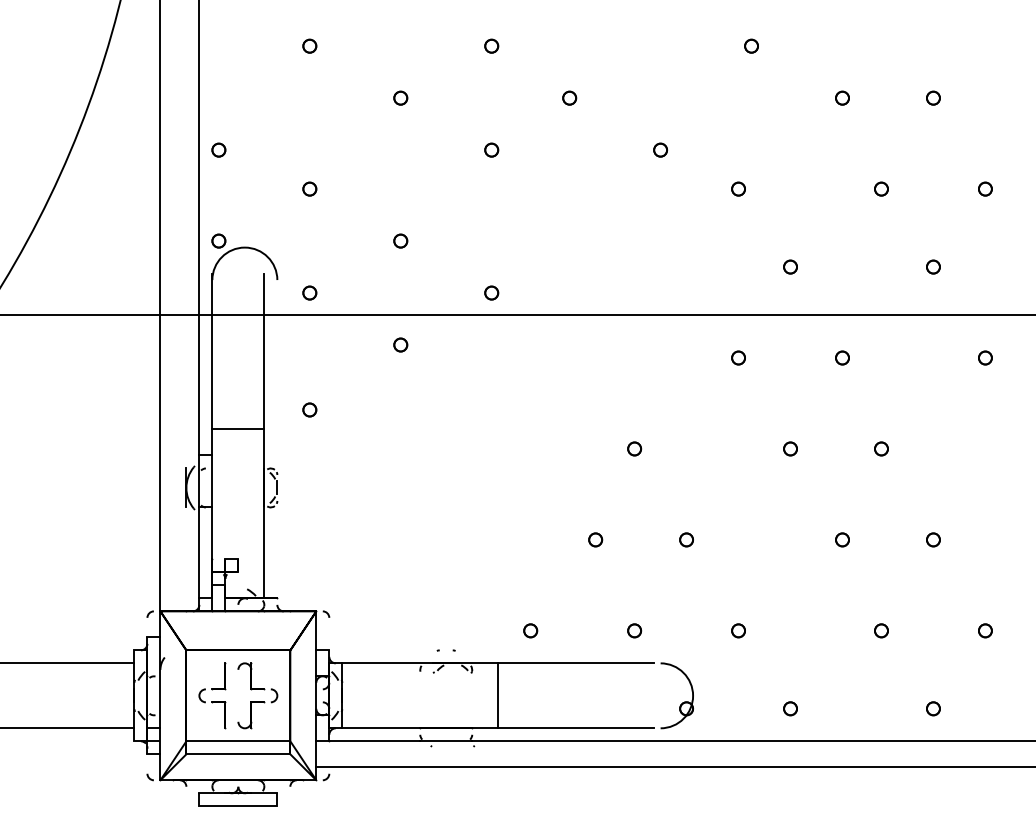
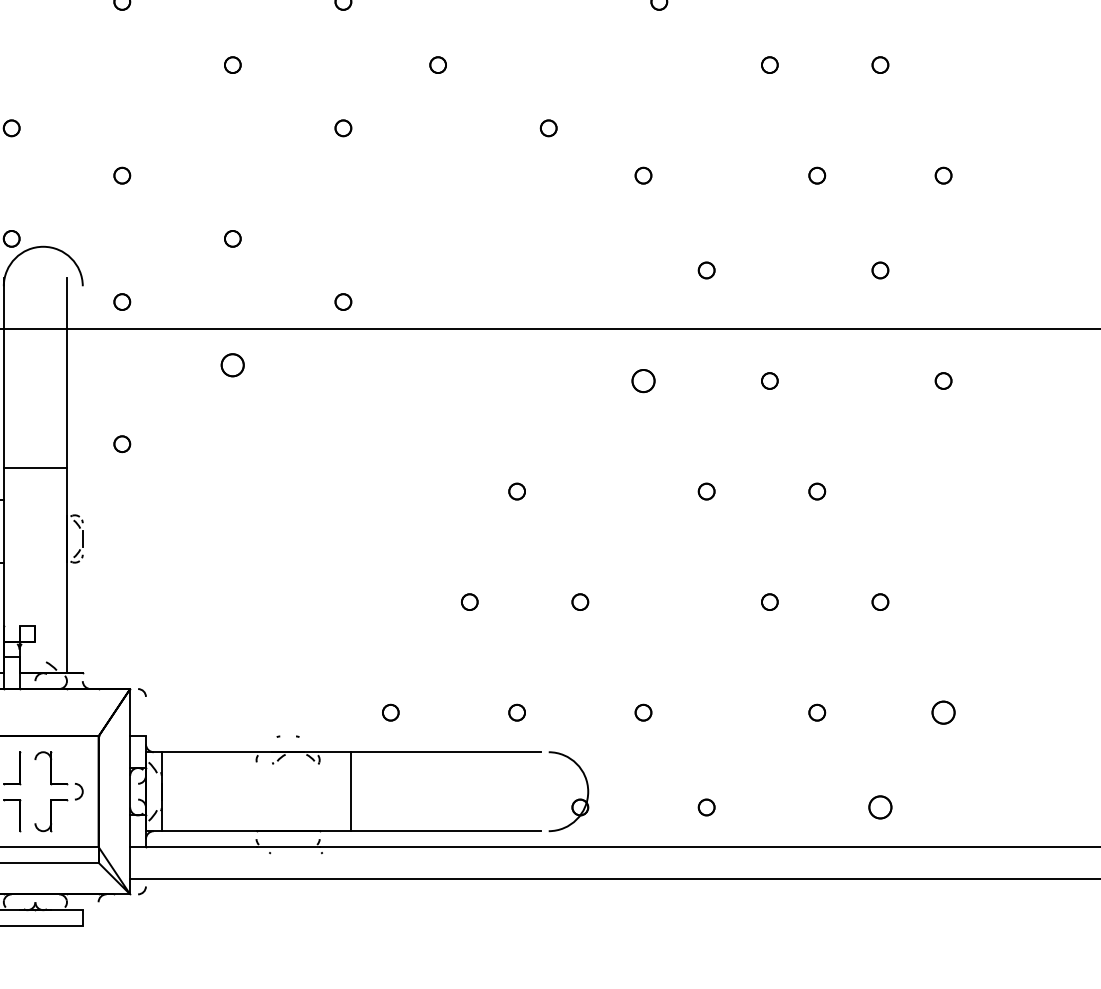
part: (400, 344) -> (232, 364), size x1.4
part: (738, 357) -> (643, 380), size x1.4
part: (985, 630) -> (943, 712), size x1.4
part: (933, 708) -> (880, 807), size x1.4

